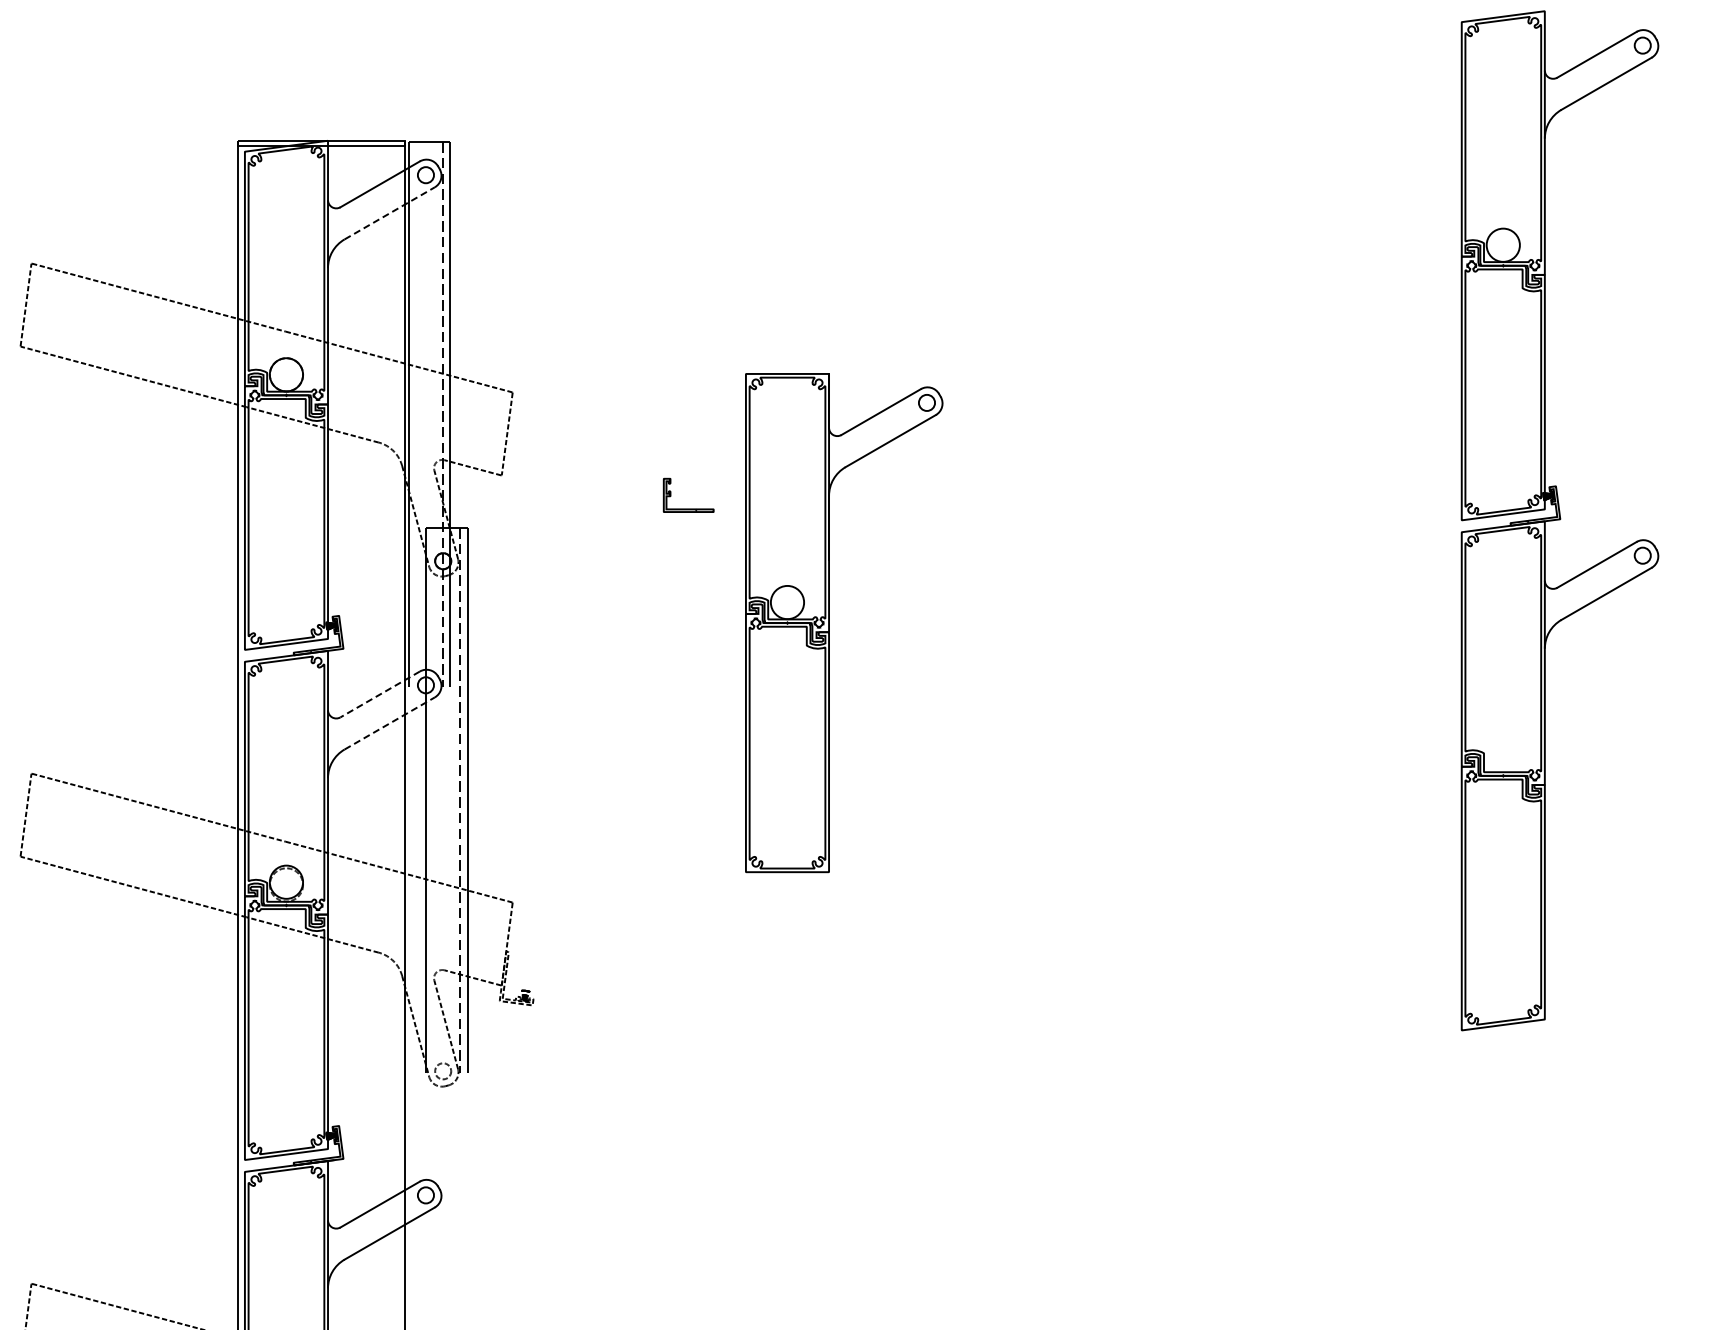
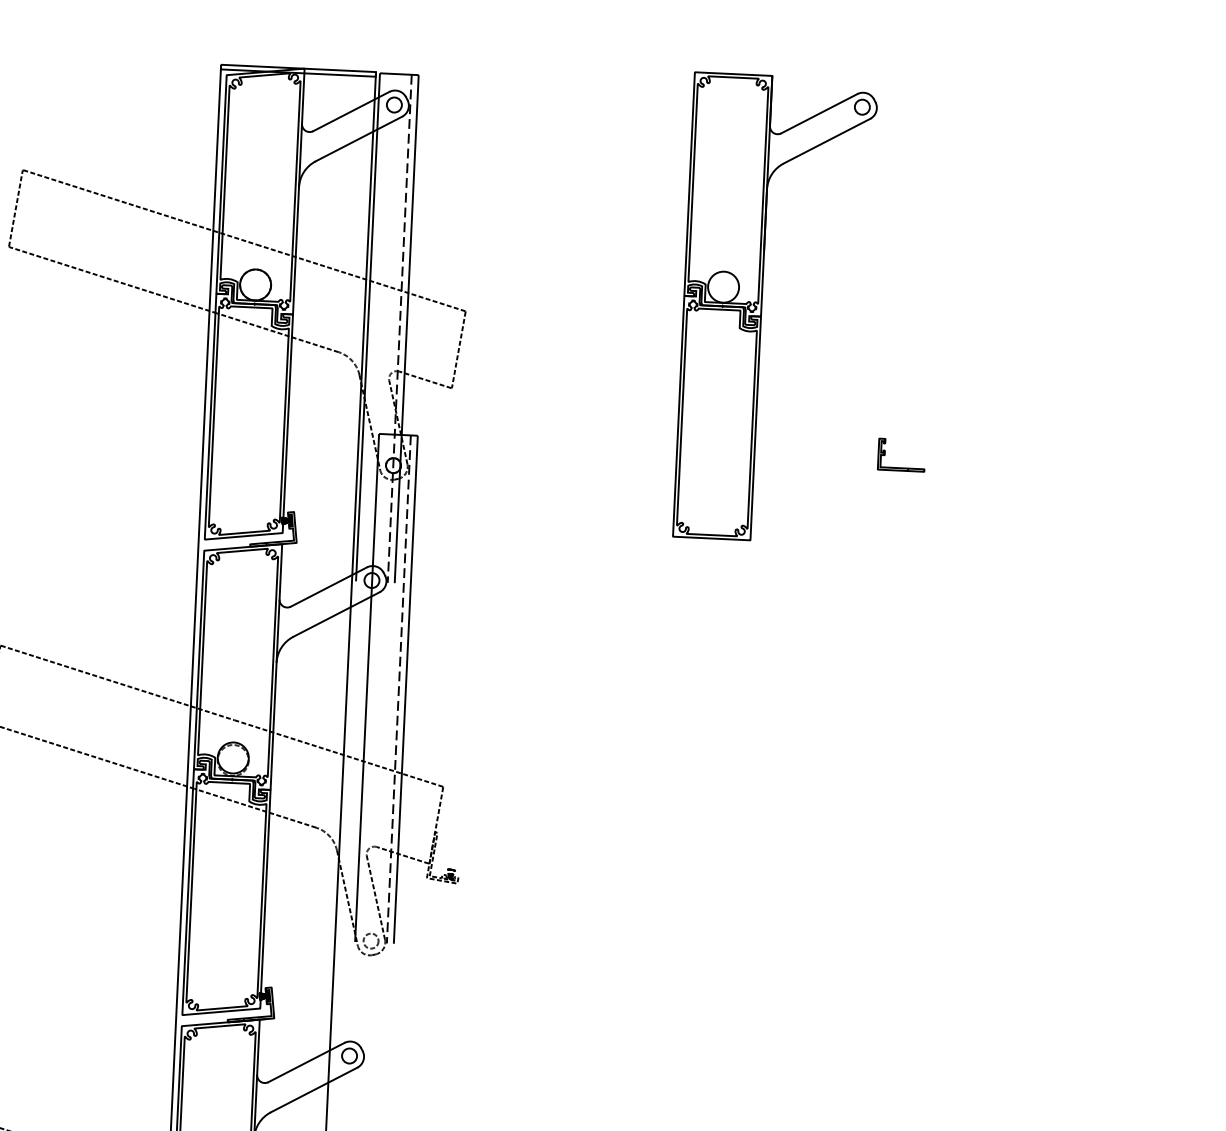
line: (390, 213) -> (359, 139), dashed -> solid
part: (688, 508) -> (900, 467), moved
part: (829, 623) -> (761, 308), moved
line: (380, 694) -> (329, 587), dashed -> solid
line: (390, 723) -> (337, 614), dashed -> solid

